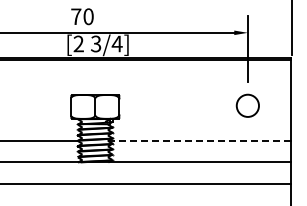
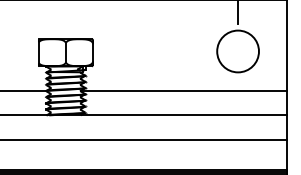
circle: (247, 105) -> (237, 51), size x1.67
line: (199, 140) -> (183, 90), dashed -> solid

